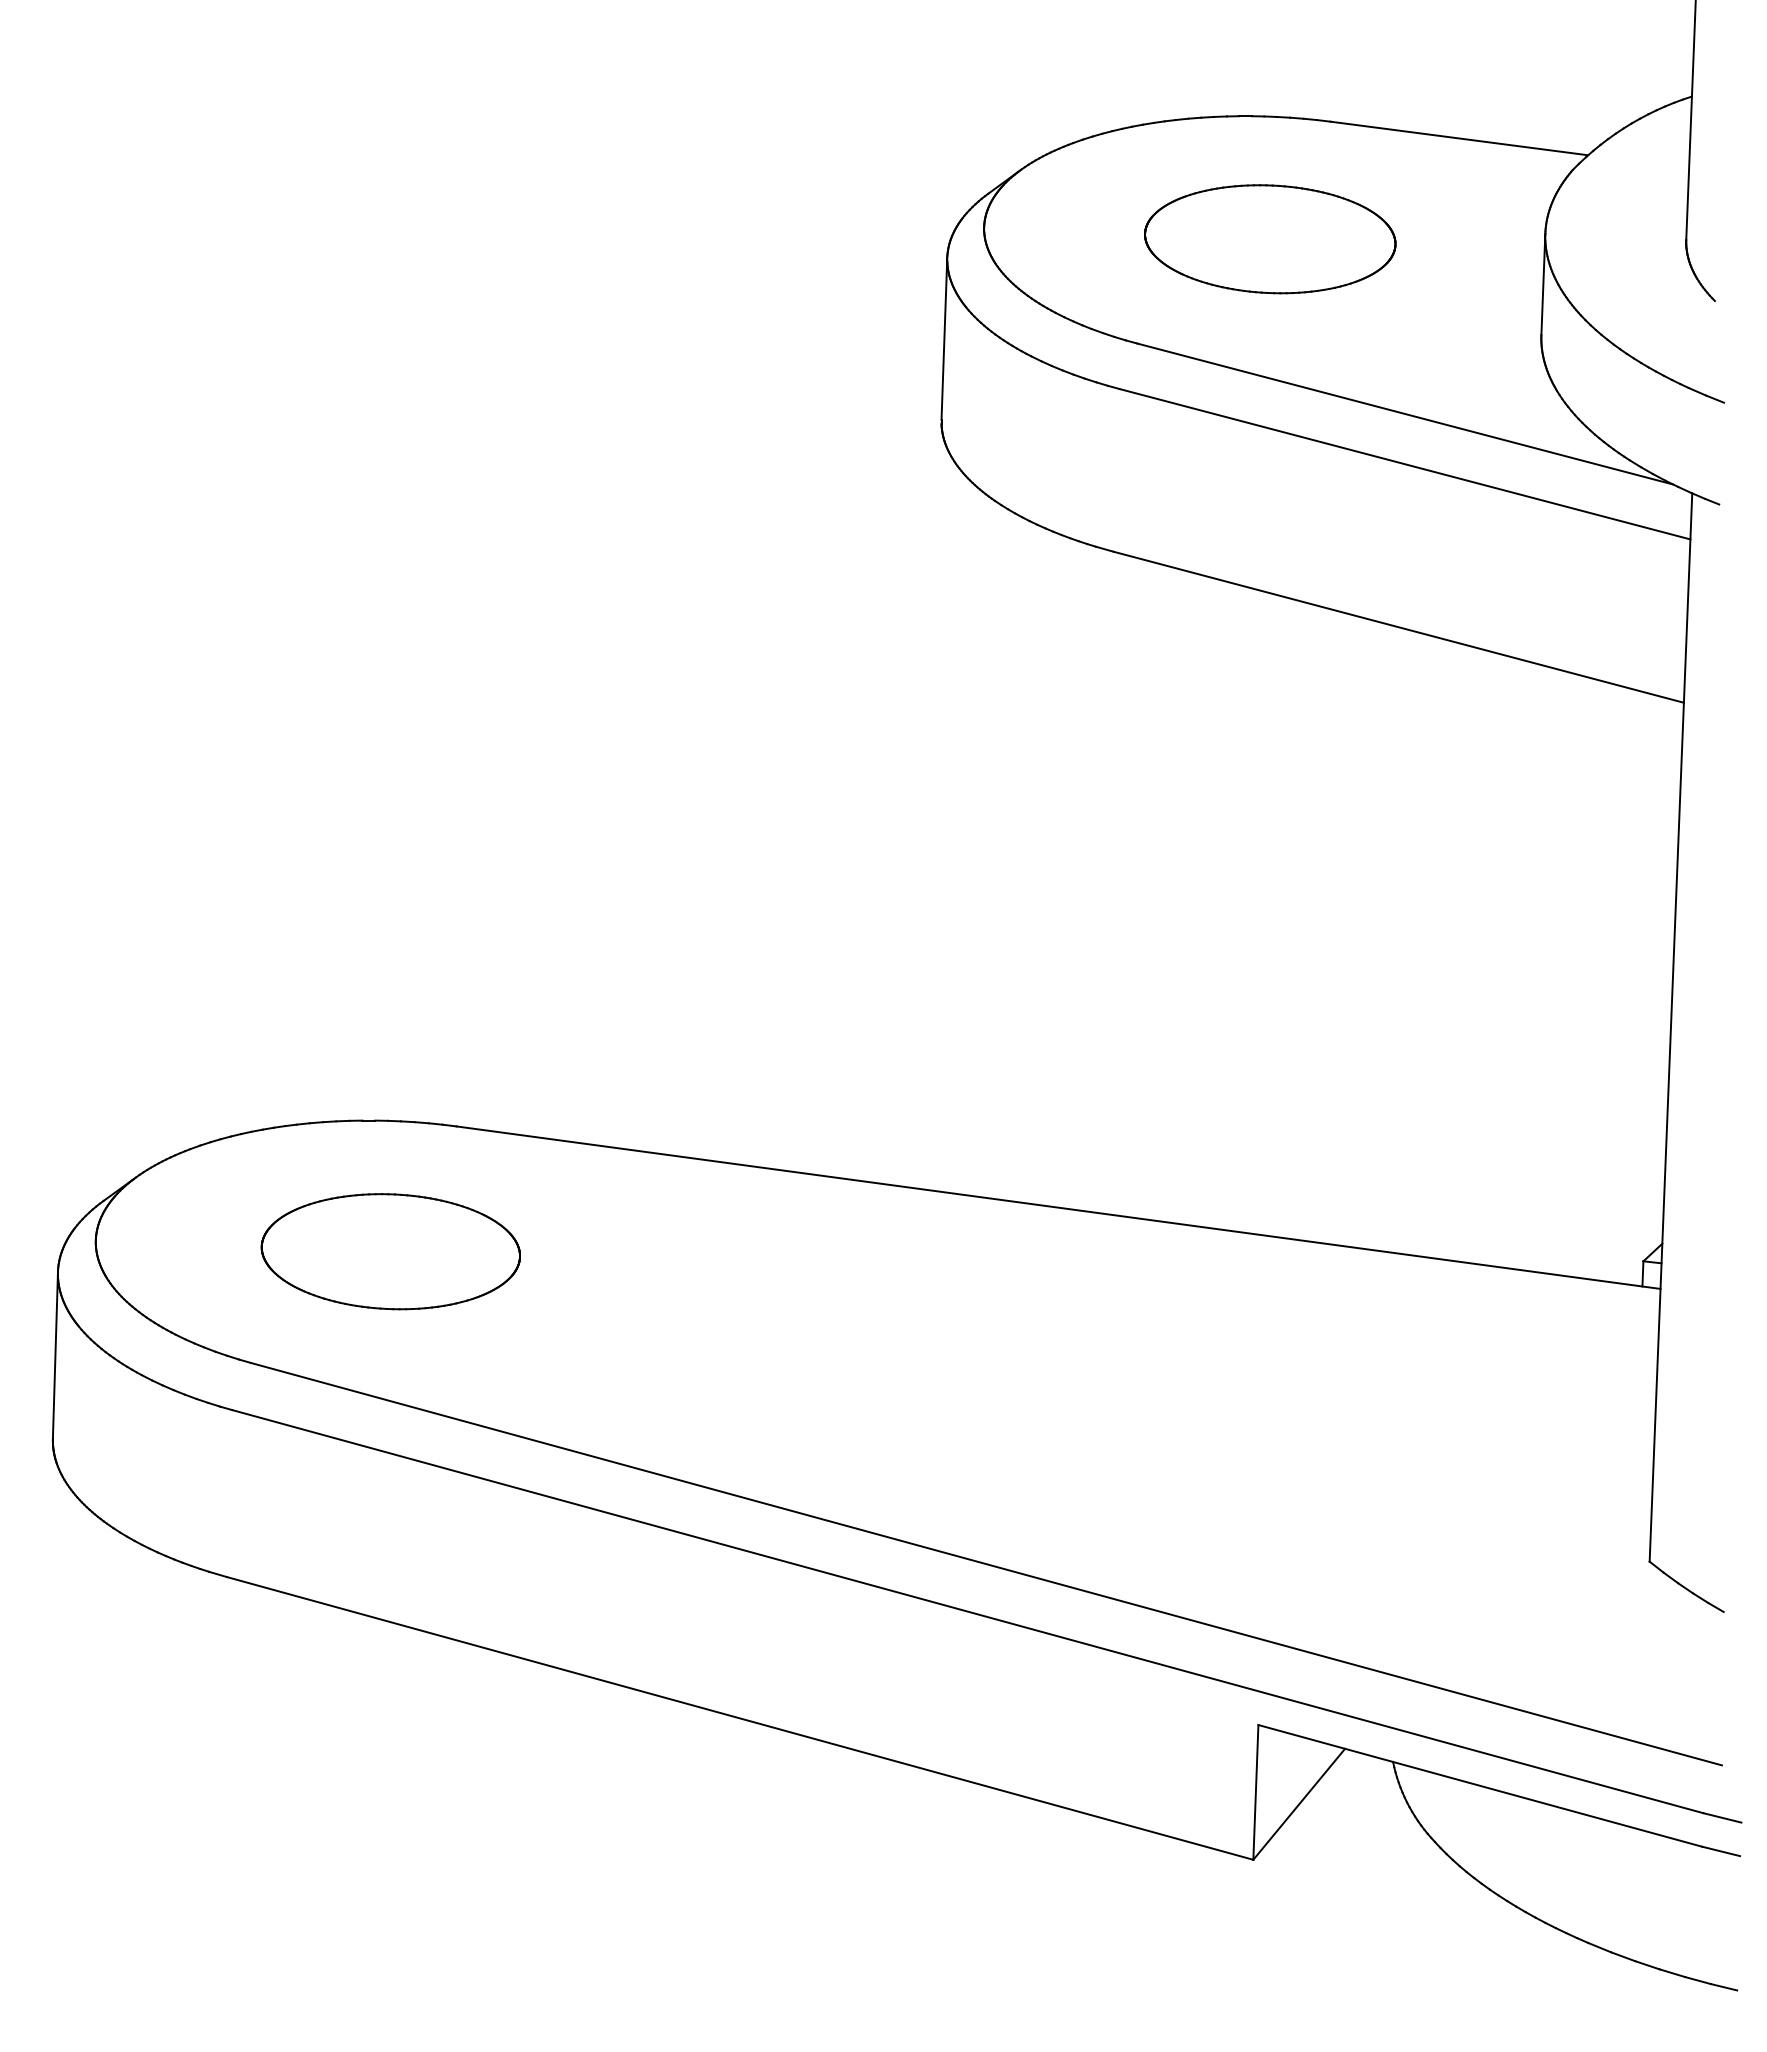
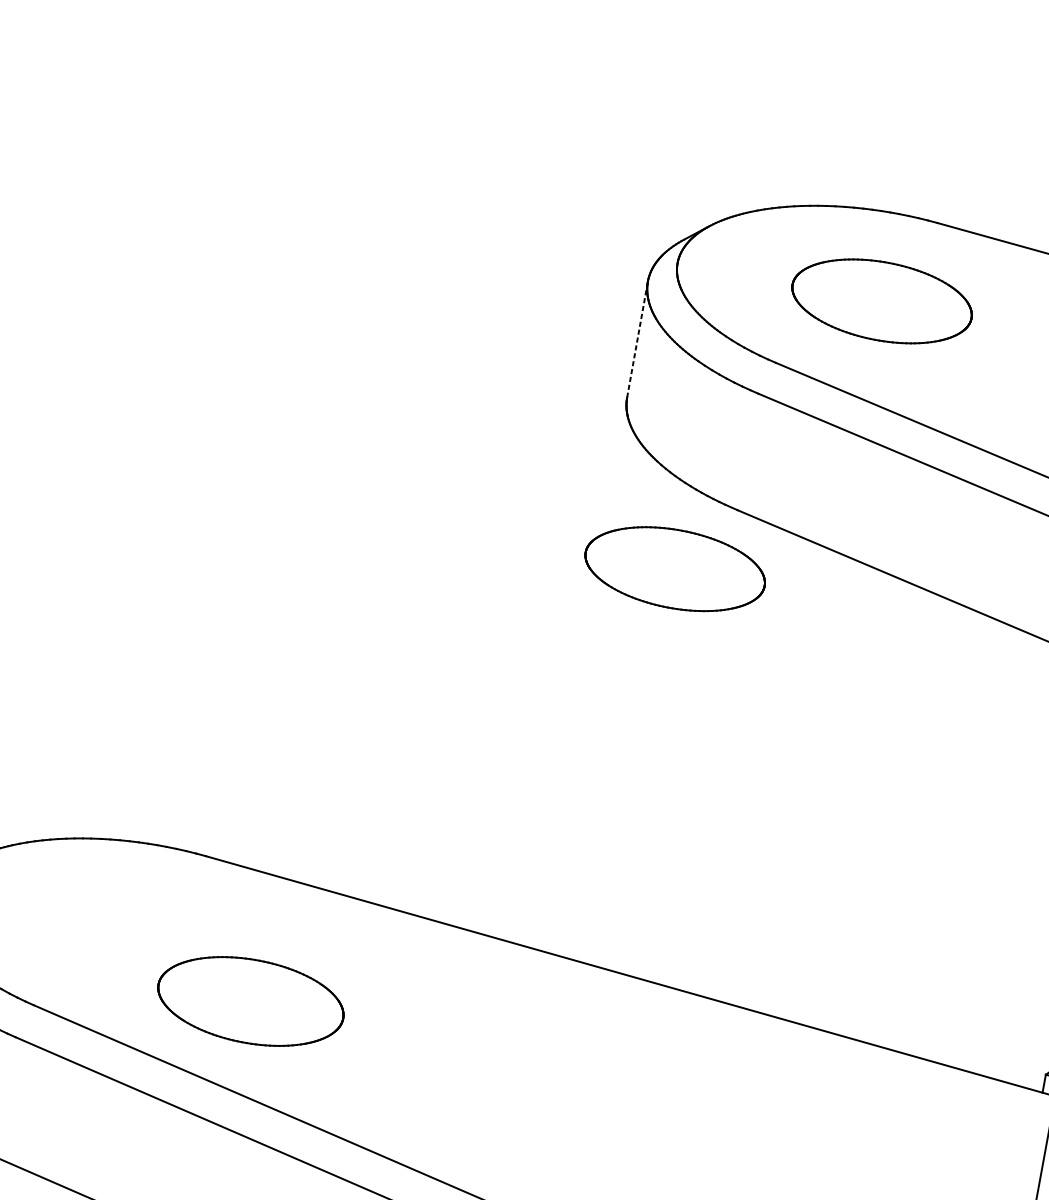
line: (944, 339) -> (637, 340), solid -> dashed
part: (1040, 644) -> (675, 569), added
part: (390, 1251) -> (250, 1001), moved

